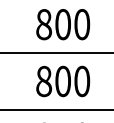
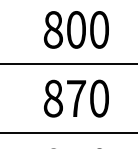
text: (63, 81) -> (76, 98), 800 -> 870

